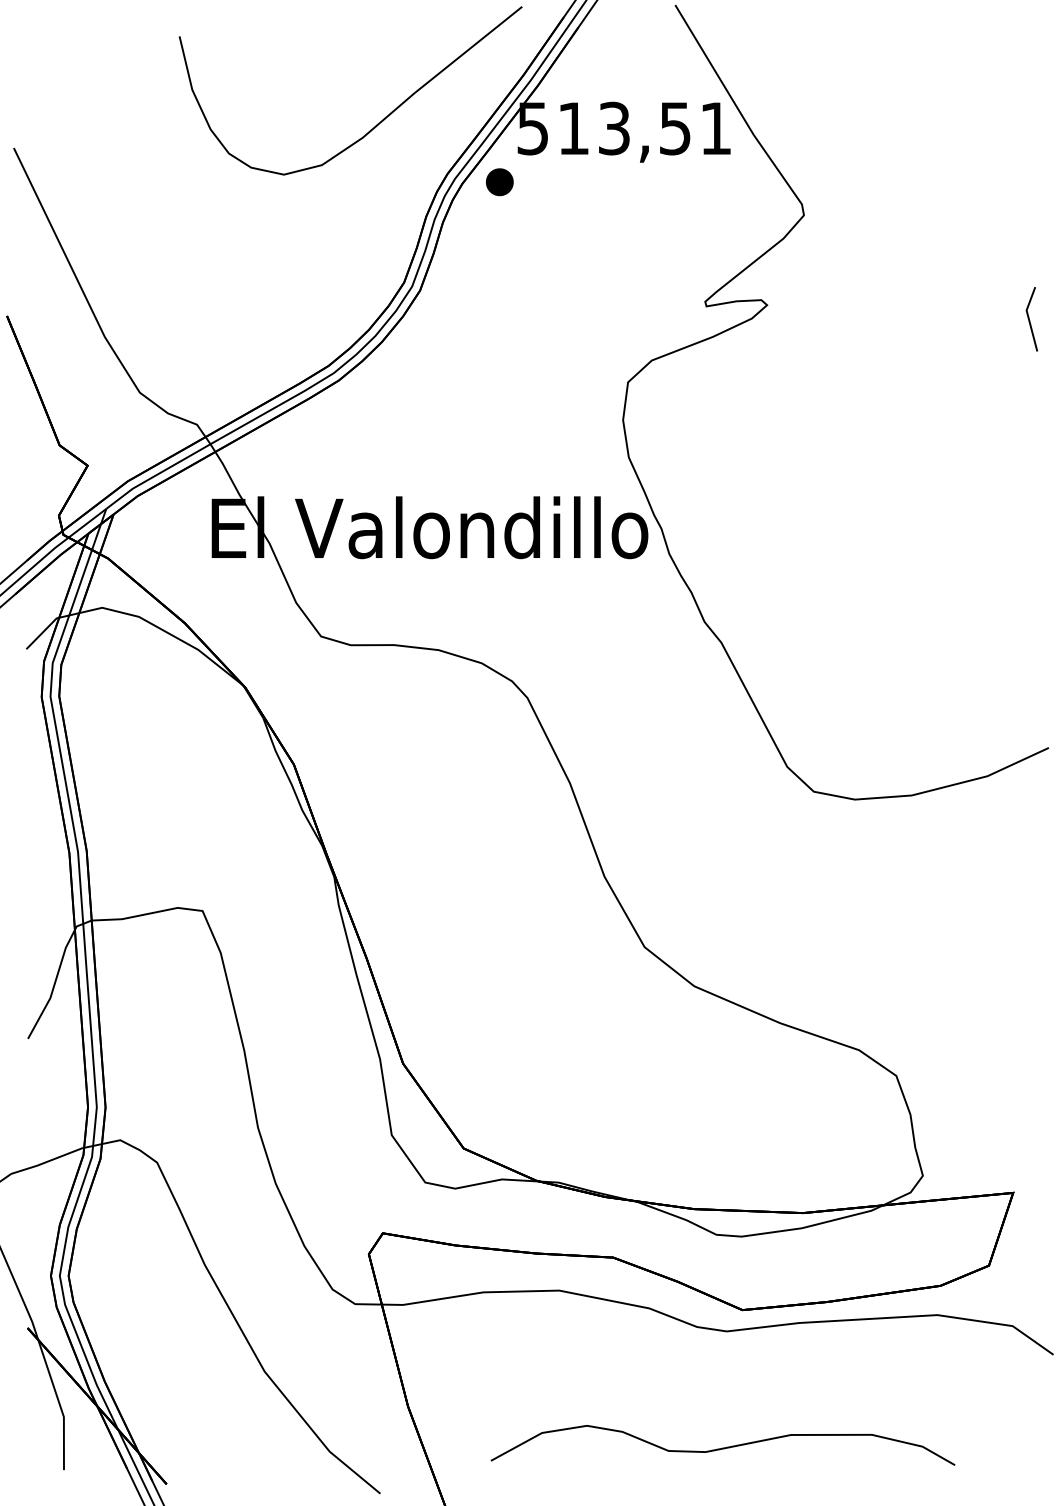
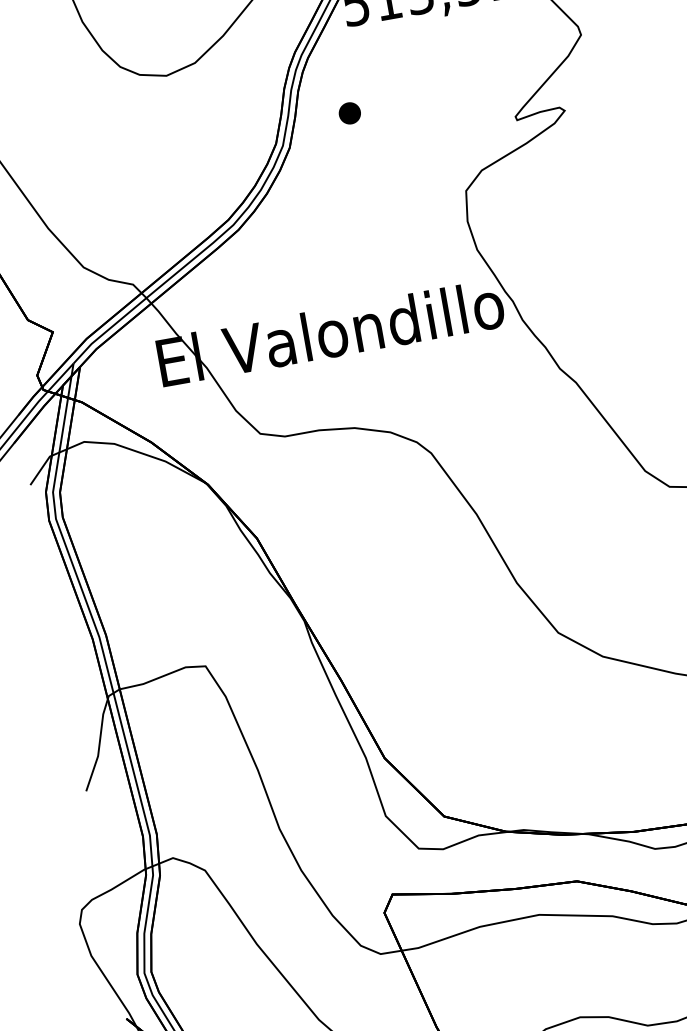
part: (499, 182) -> (349, 113), moved

